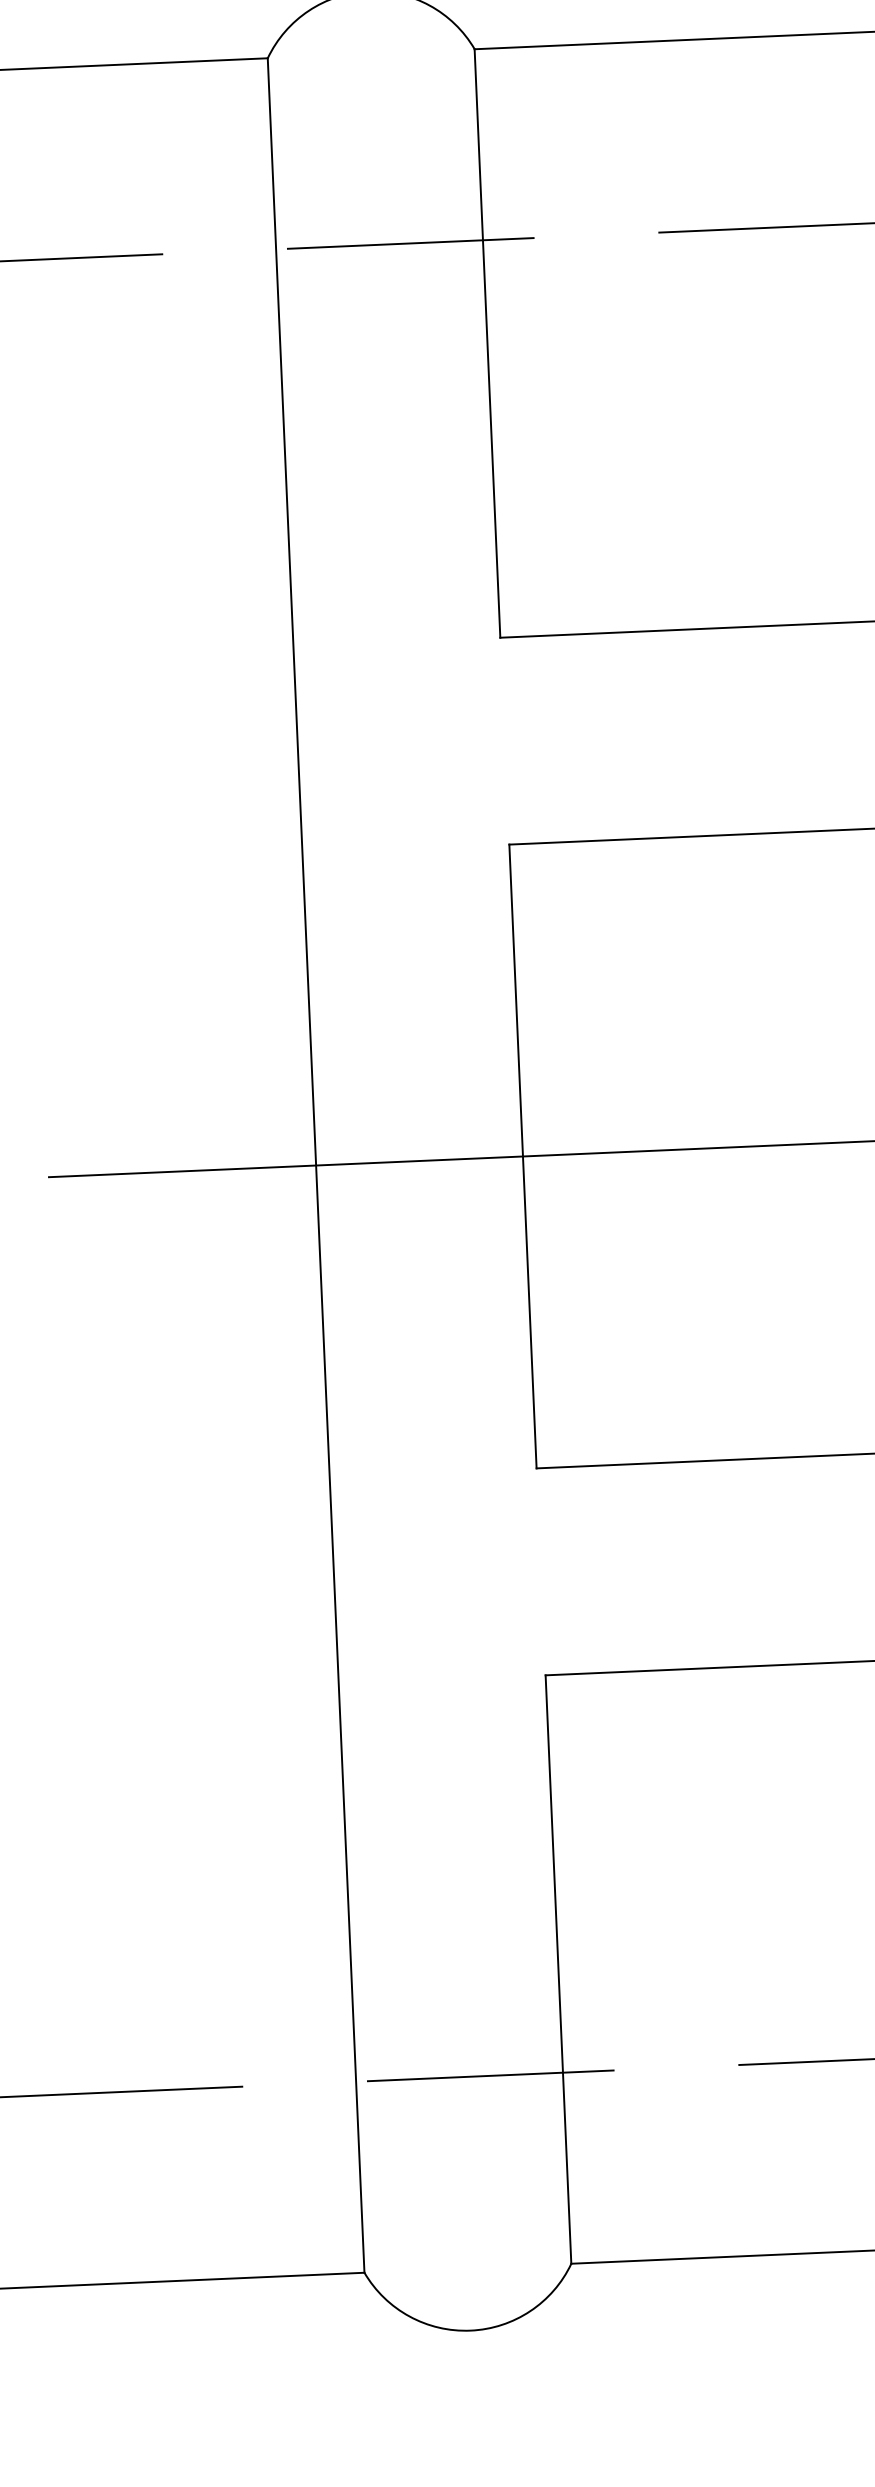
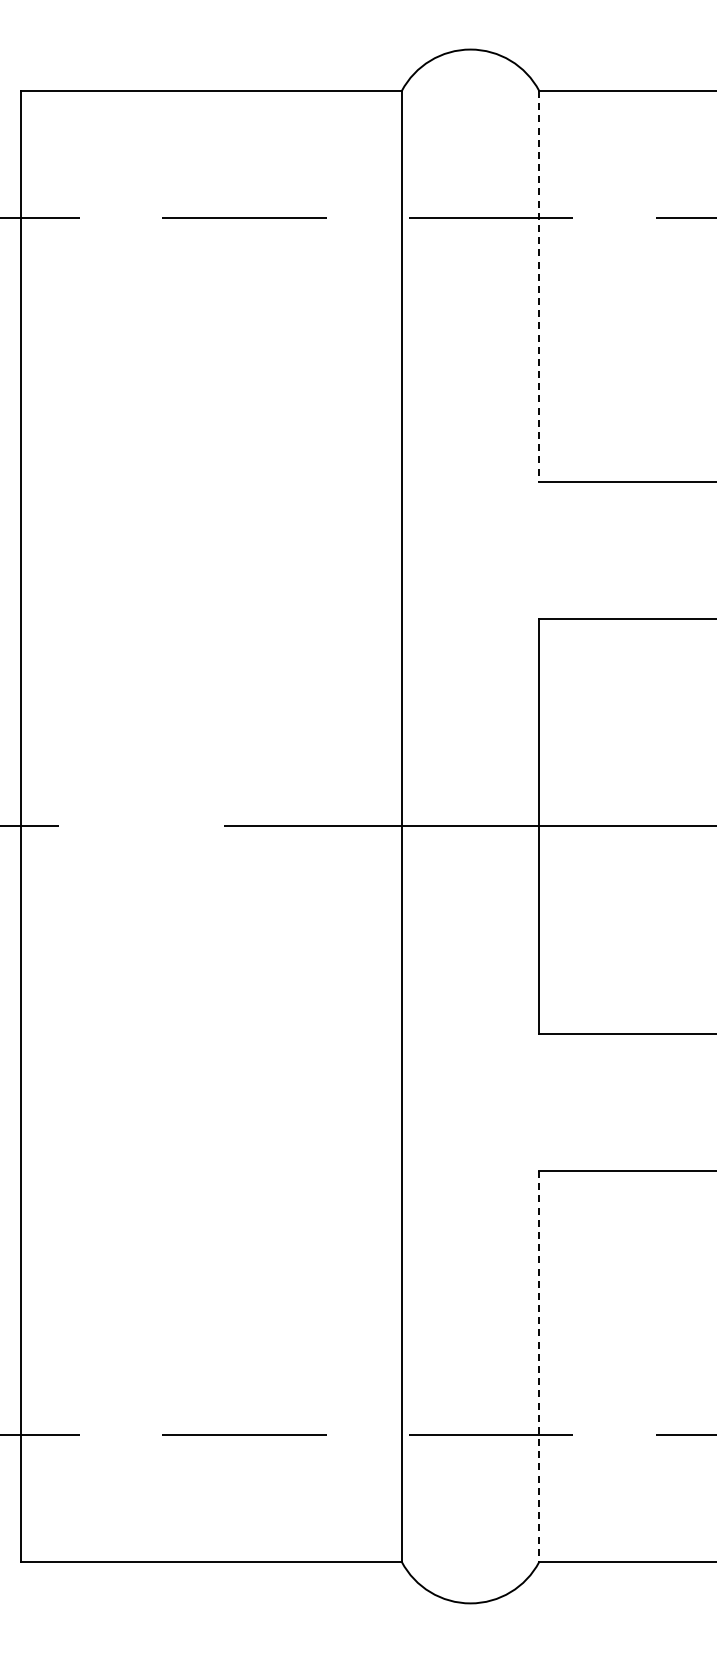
line: (487, 343) -> (539, 286), solid -> dashed
line: (558, 1970) -> (539, 1367), solid -> dashed

